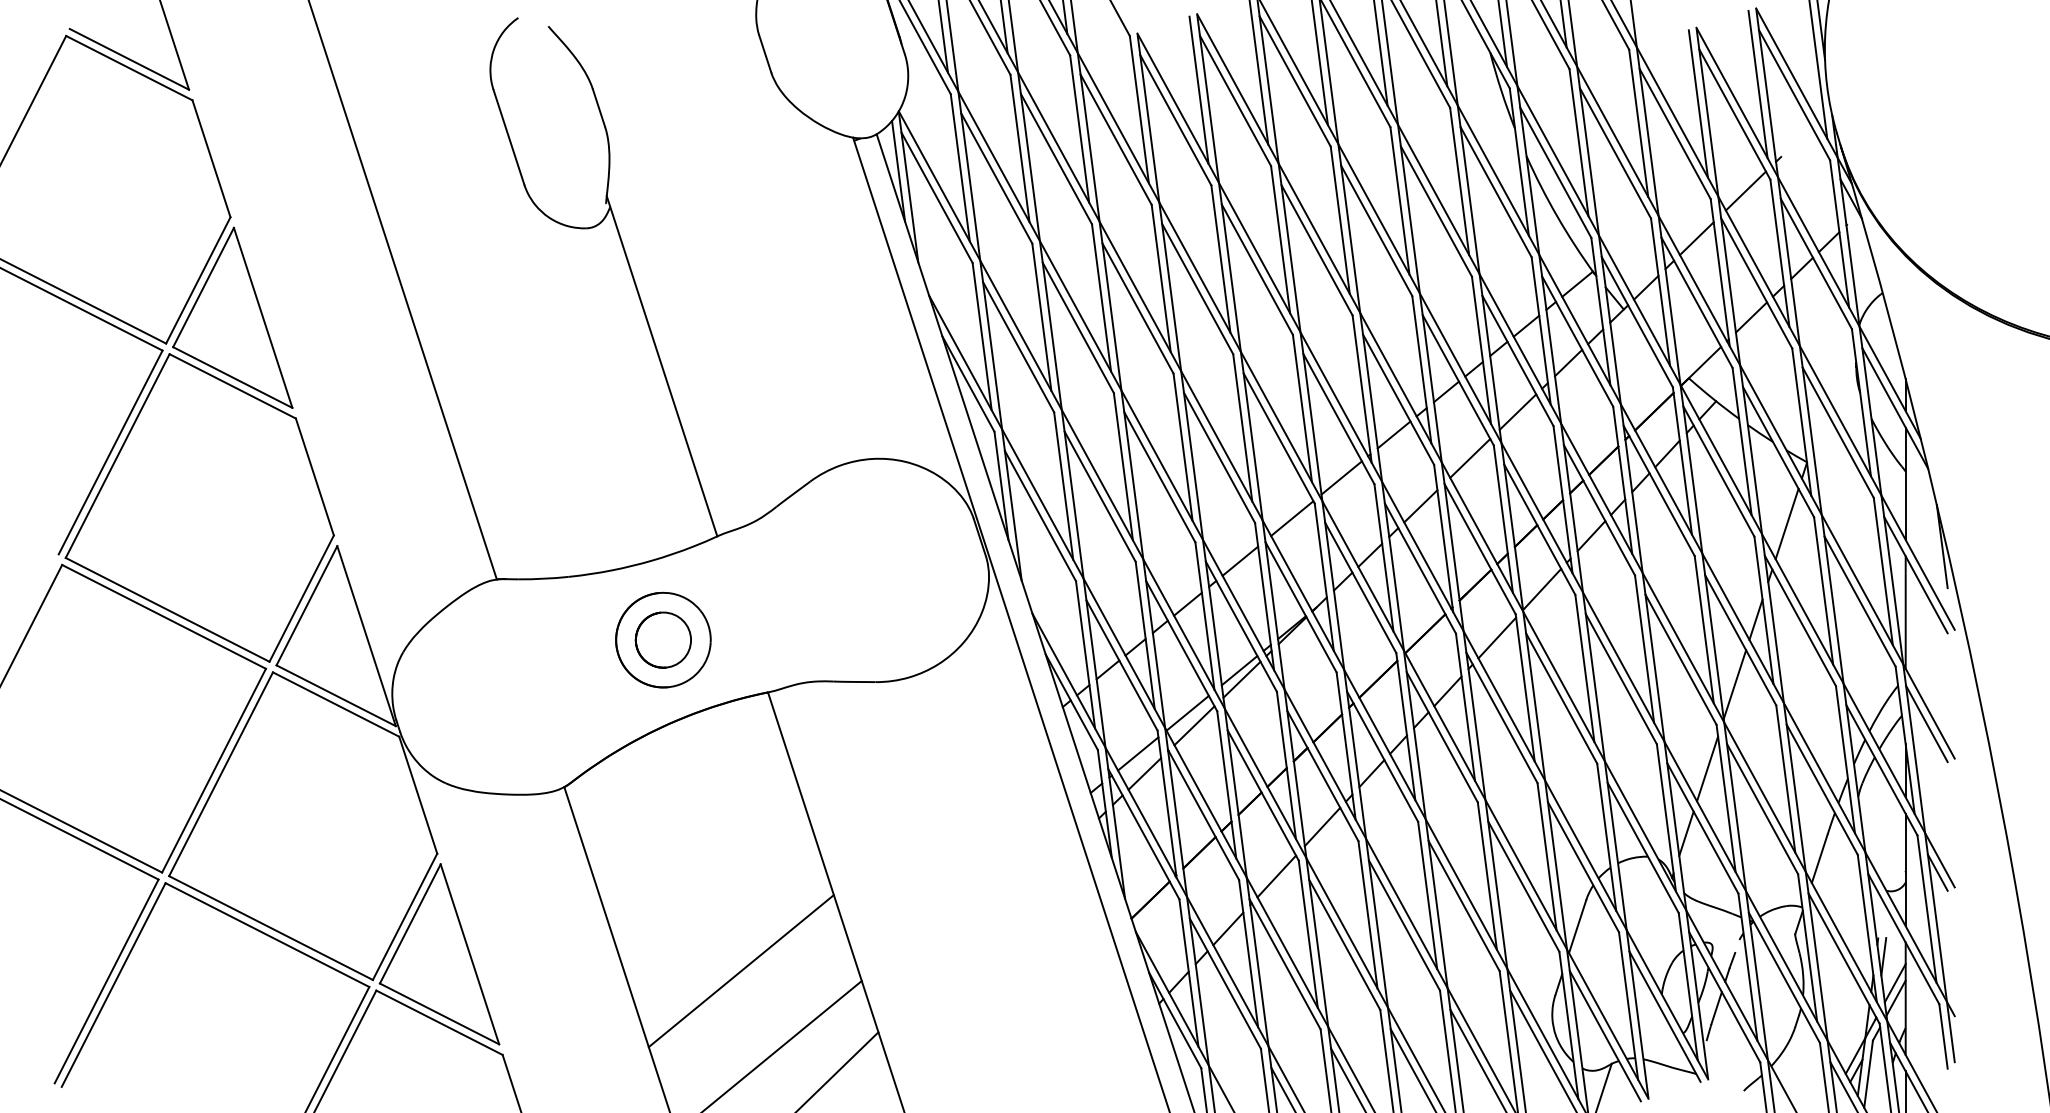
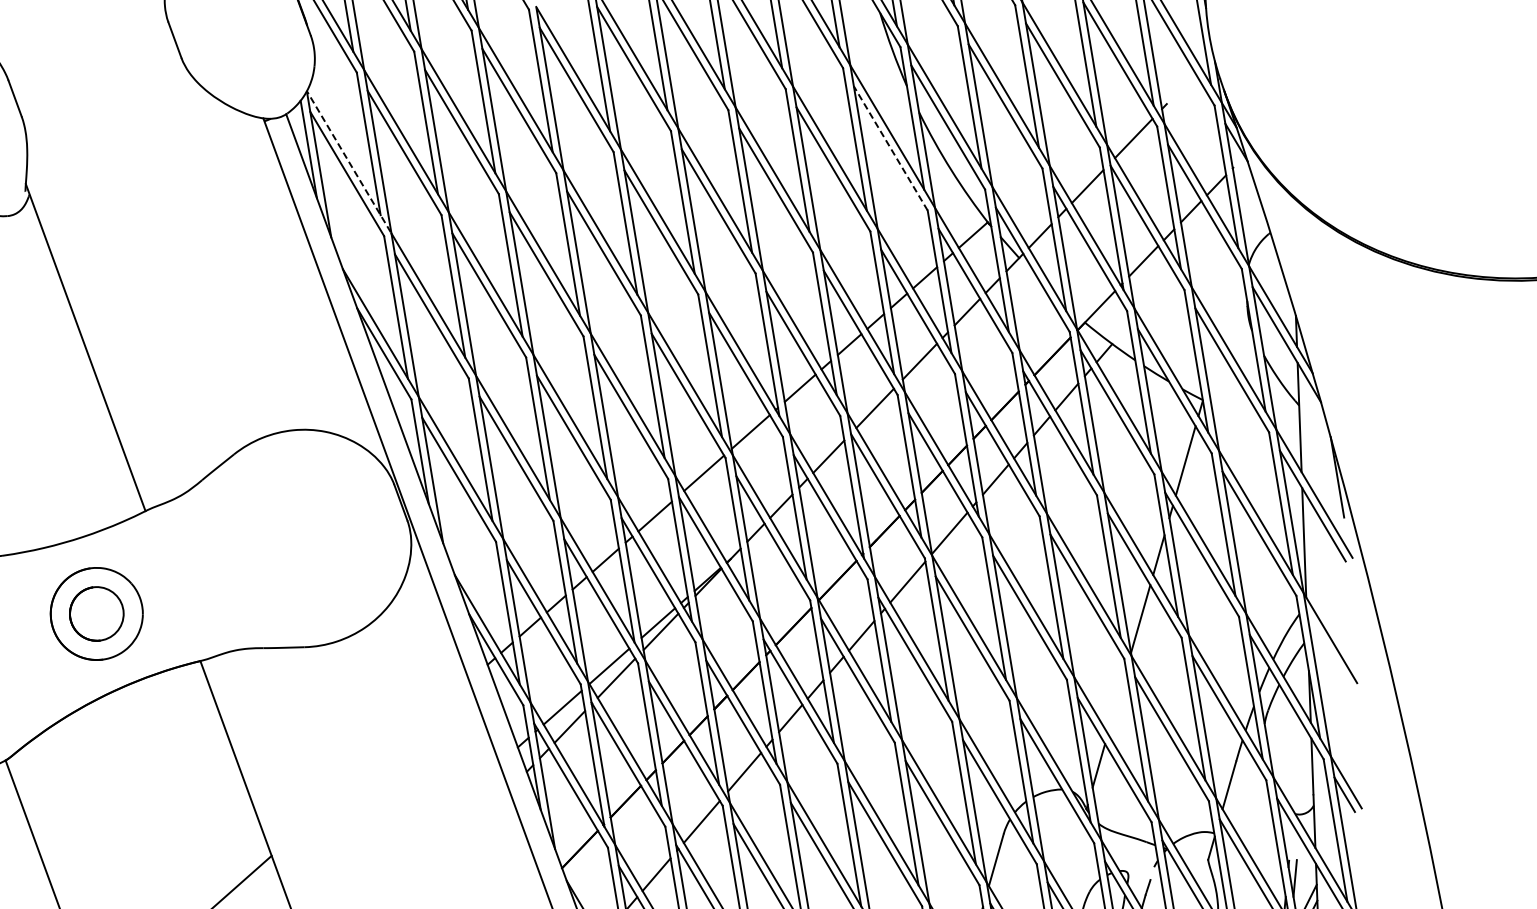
line: (938, 184) -> (348, 160), solid -> dashed
line: (1495, 191) -> (890, 147), solid -> dashed
line: (1926, 723) -> (1328, 649), removed
line: (1707, 768) -> (1116, 701), removed

